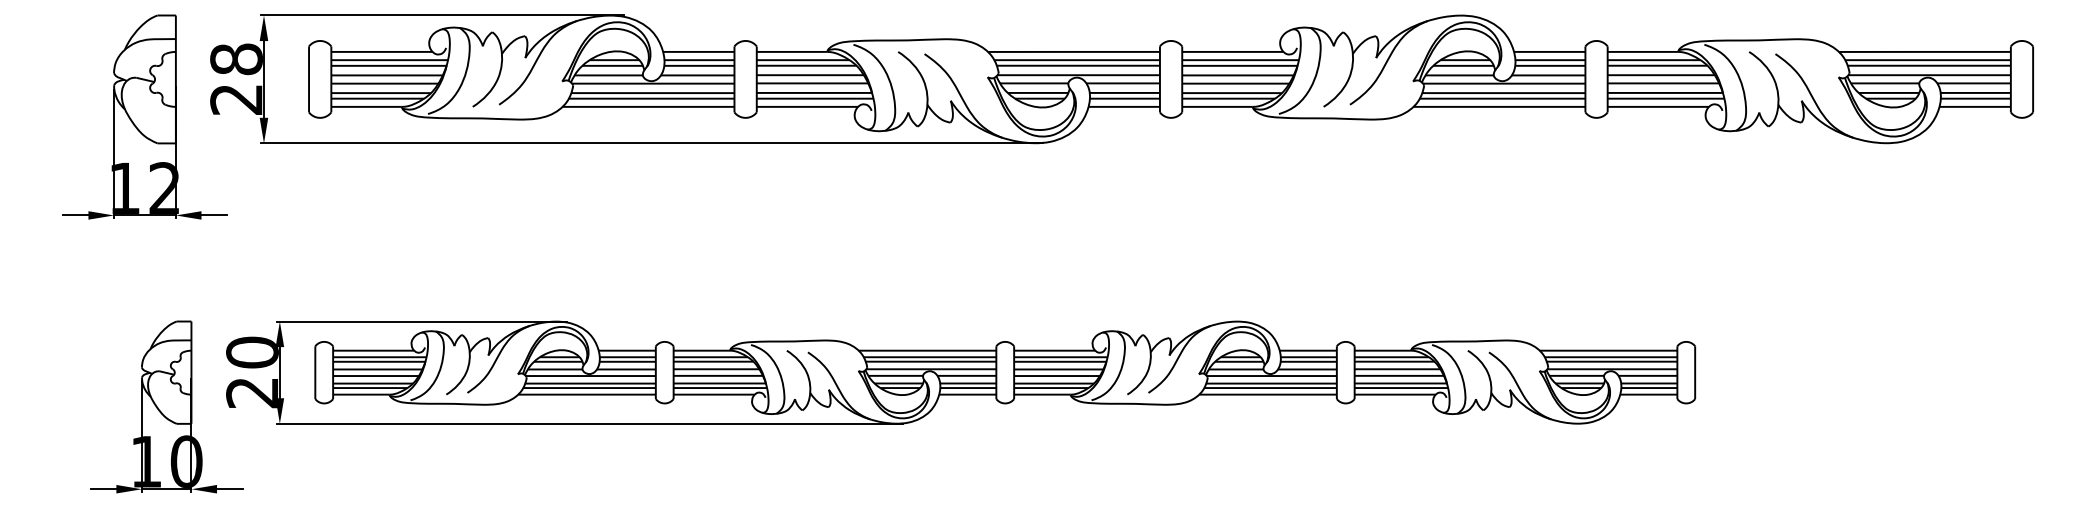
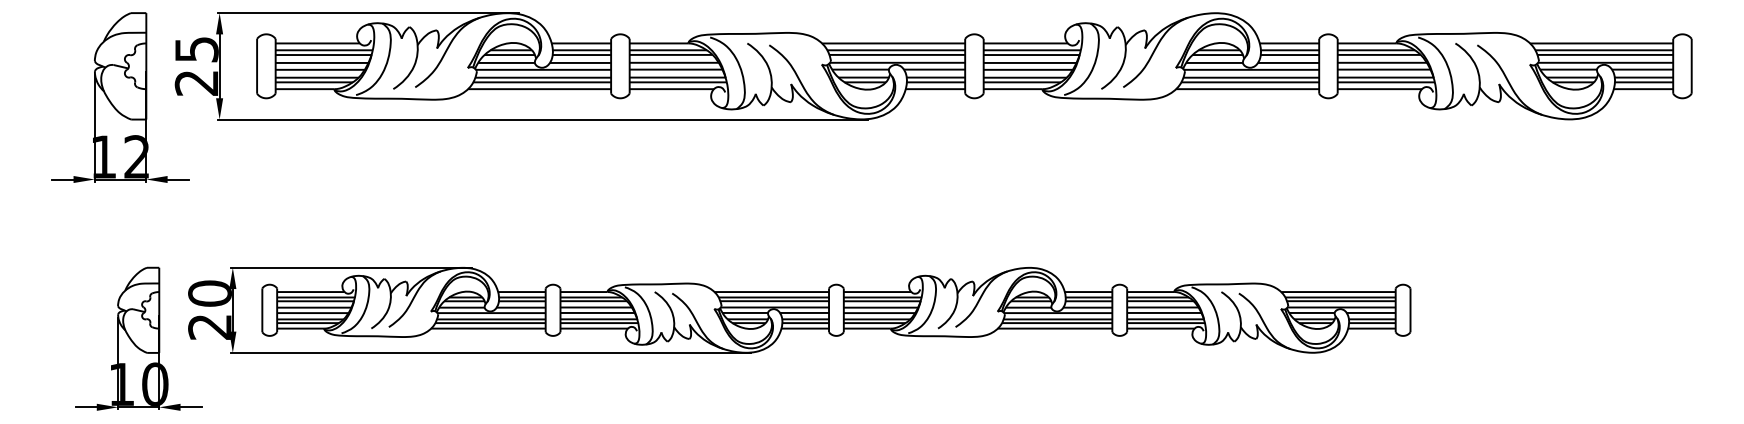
text: (236, 59) -> (196, 49), 28 -> 25

